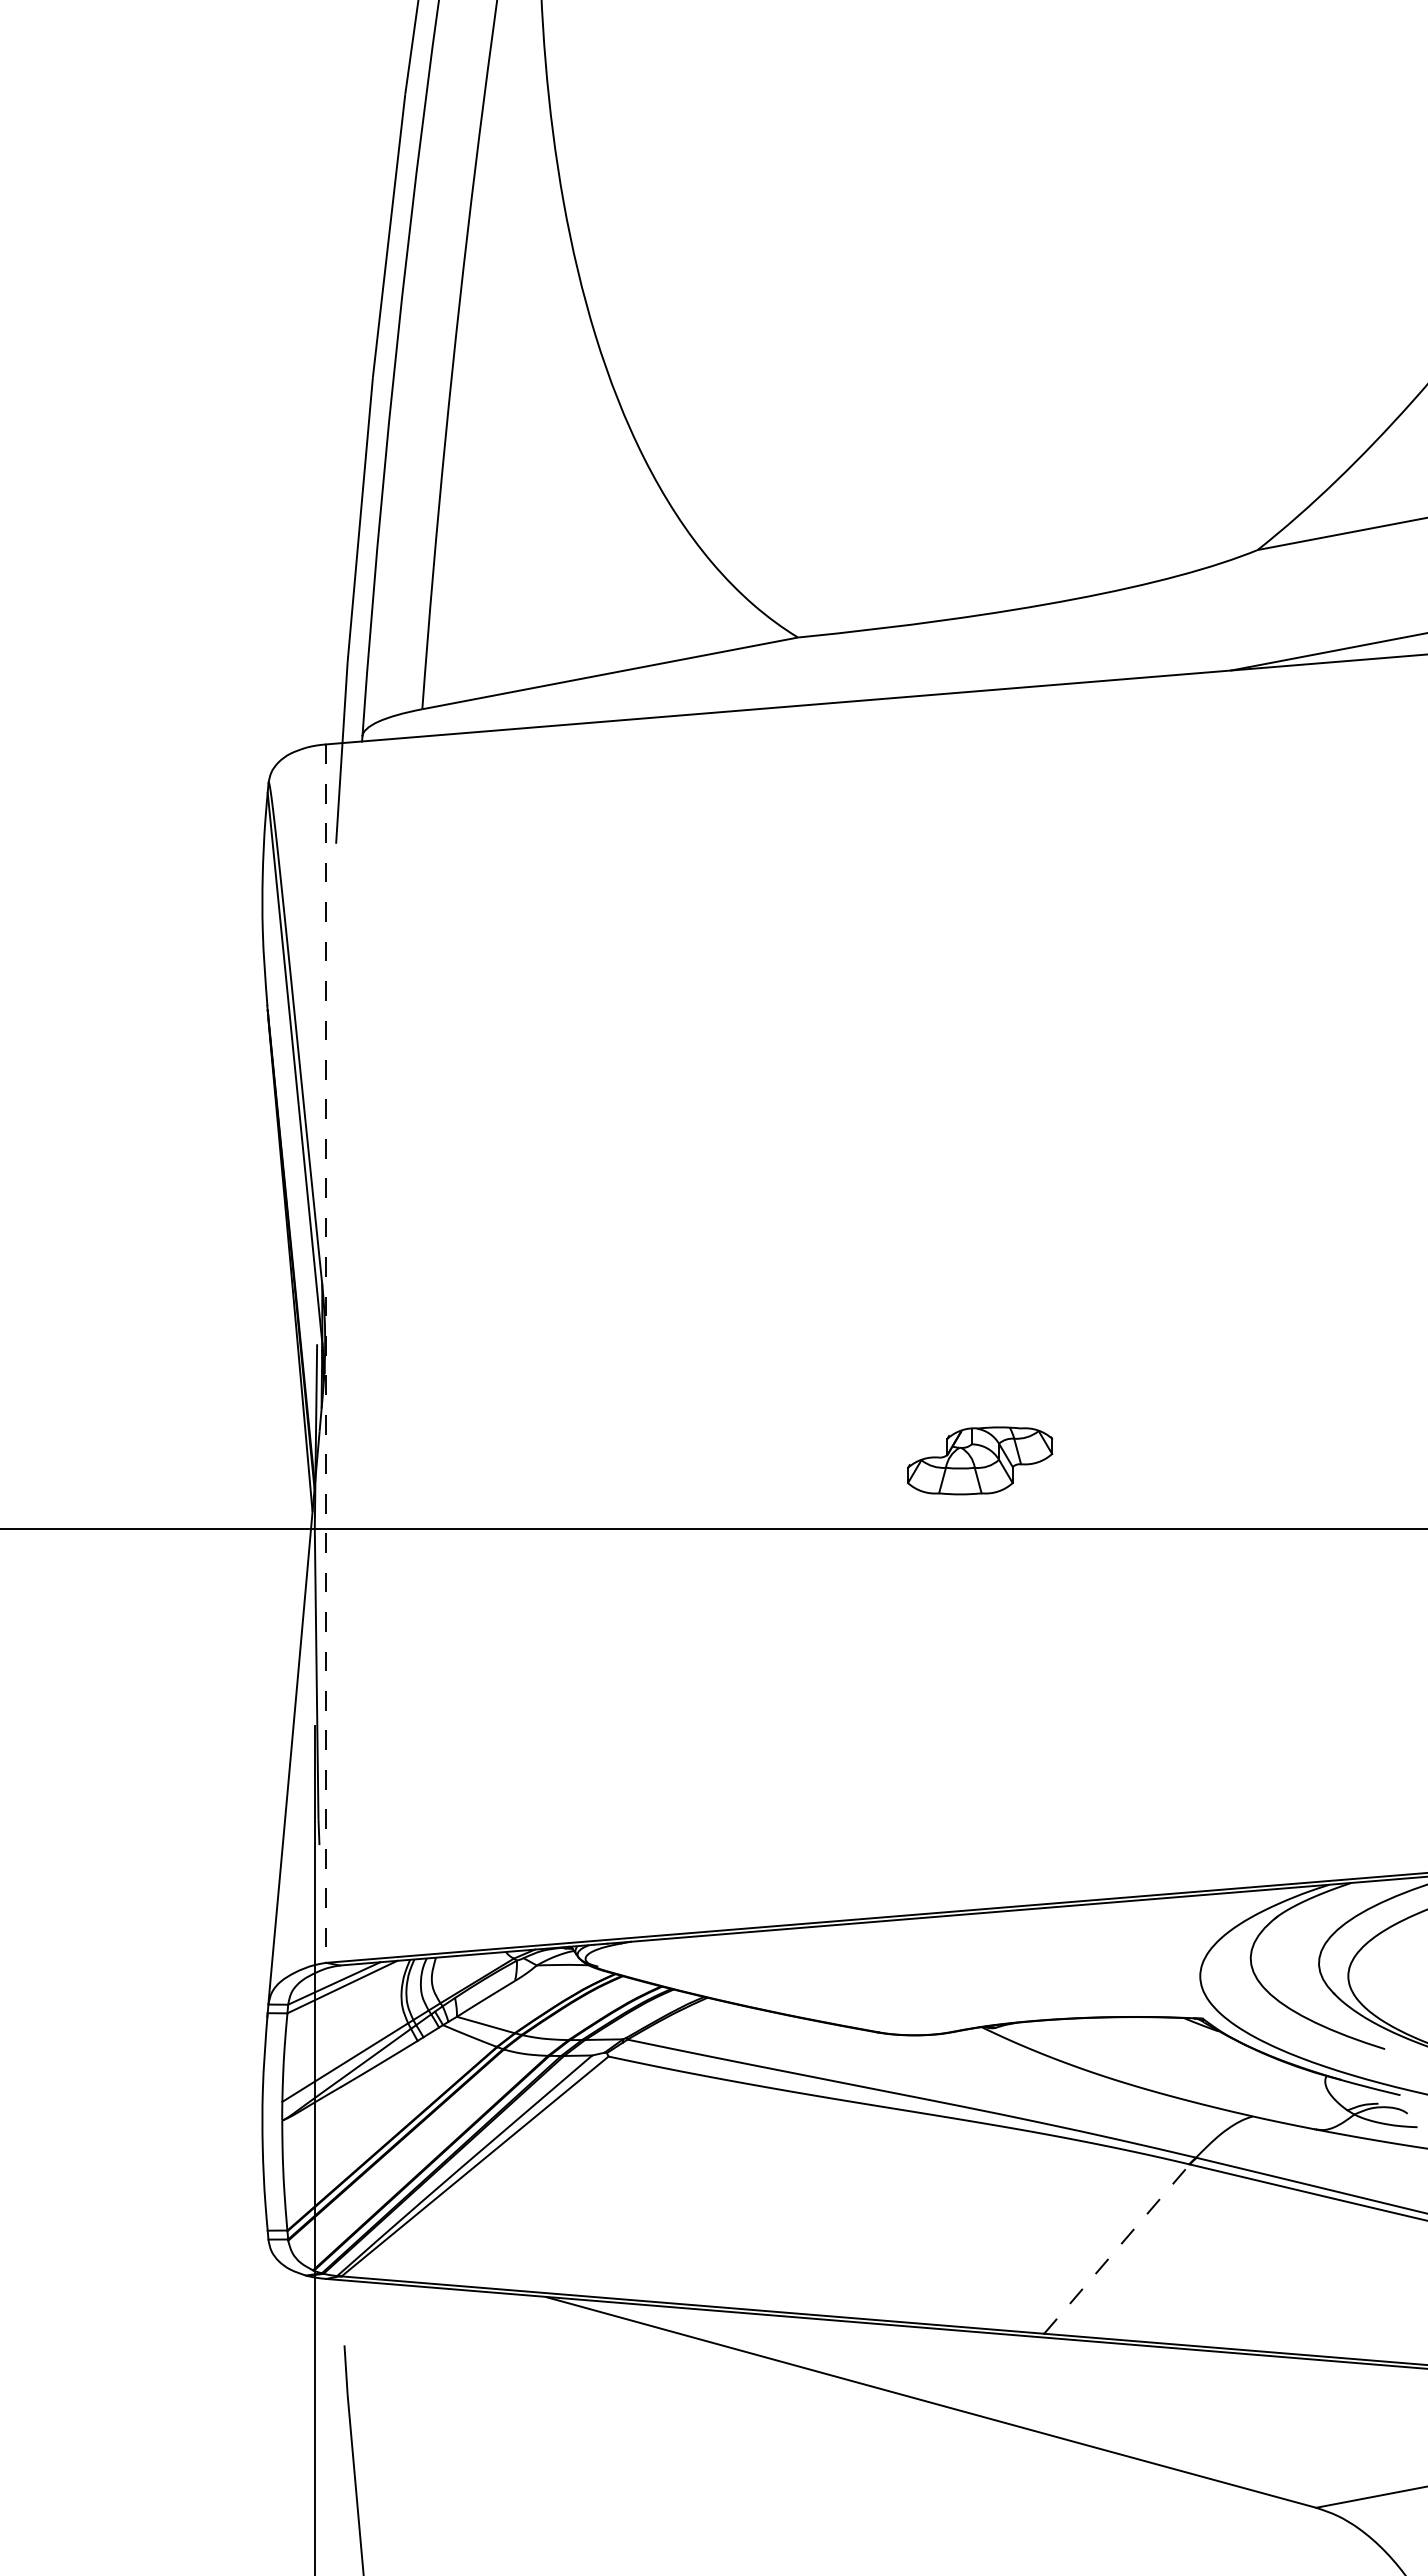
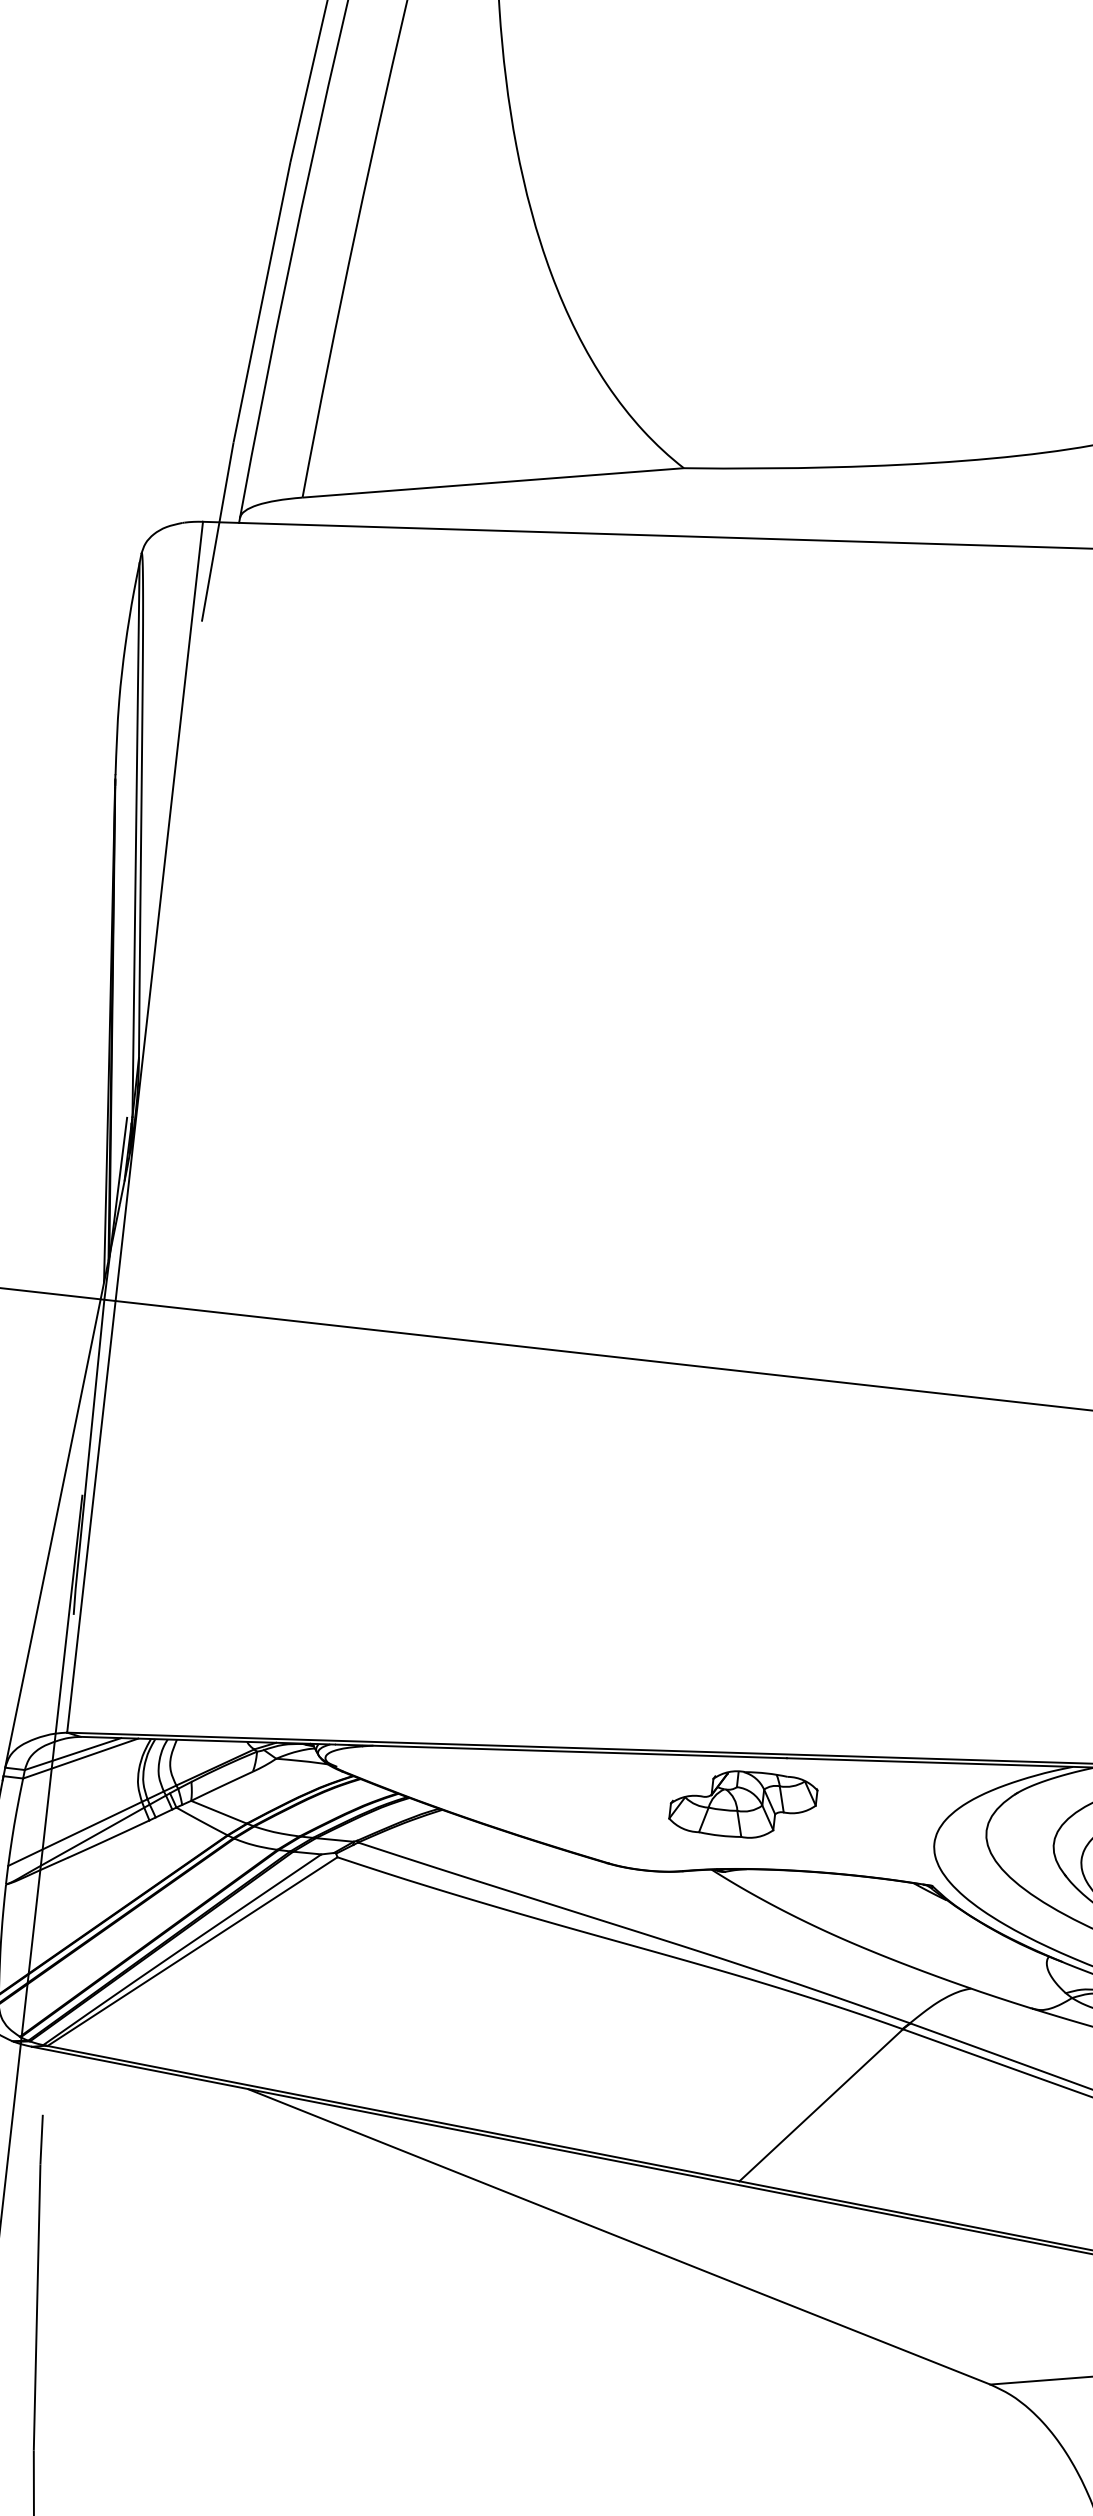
line: (326, 1354) -> (135, 1128), dashed -> solid
part: (980, 1460) -> (743, 1804), moved
line: (1116, 2249) -> (820, 2105), dashed -> solid

